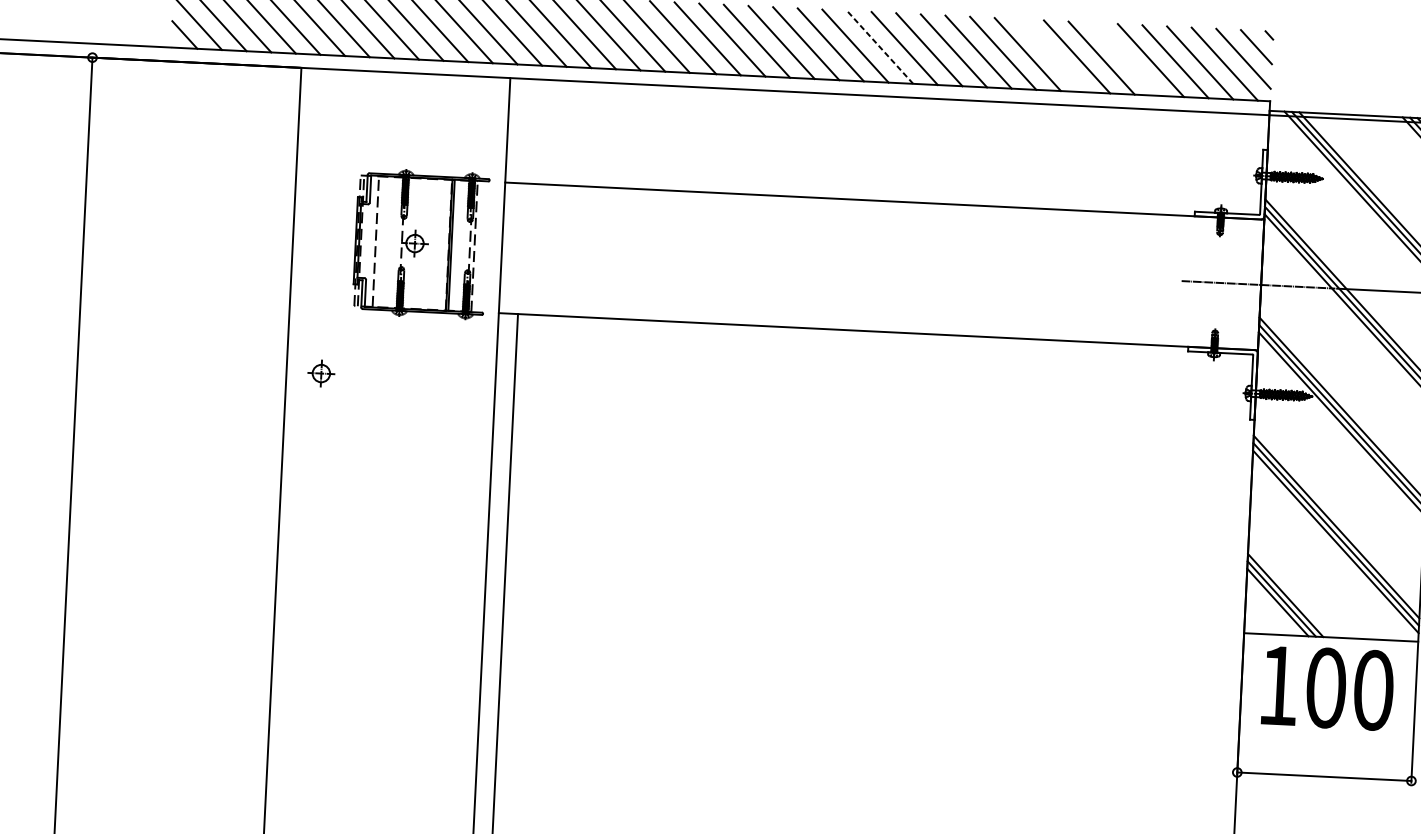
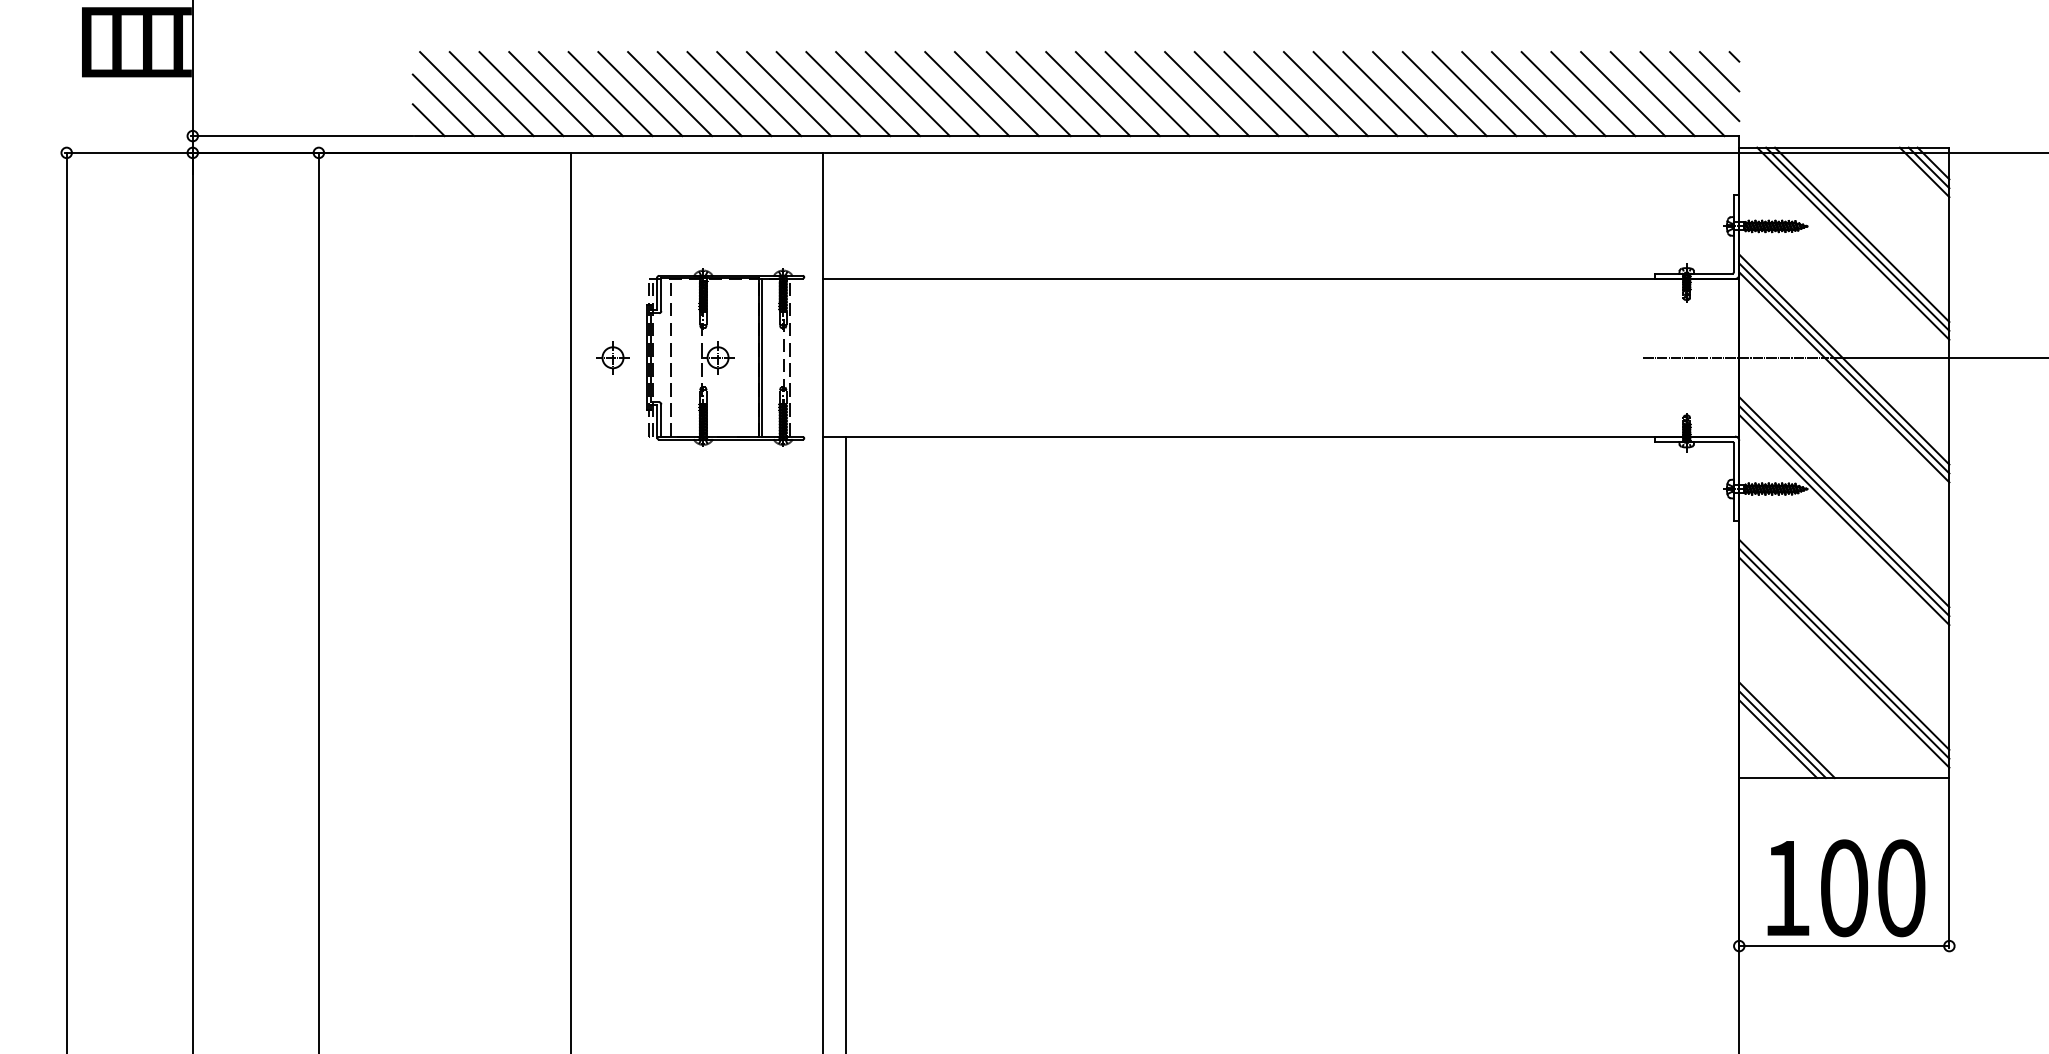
line: (880, 46) -> (1266, 93), dashed -> solid
line: (1052, 56) -> (1474, 94), added
line: (1126, 59) -> (1563, 94), added
part: (320, 373) -> (612, 357), moved
text: (1328, 688) -> (1846, 888), moved

